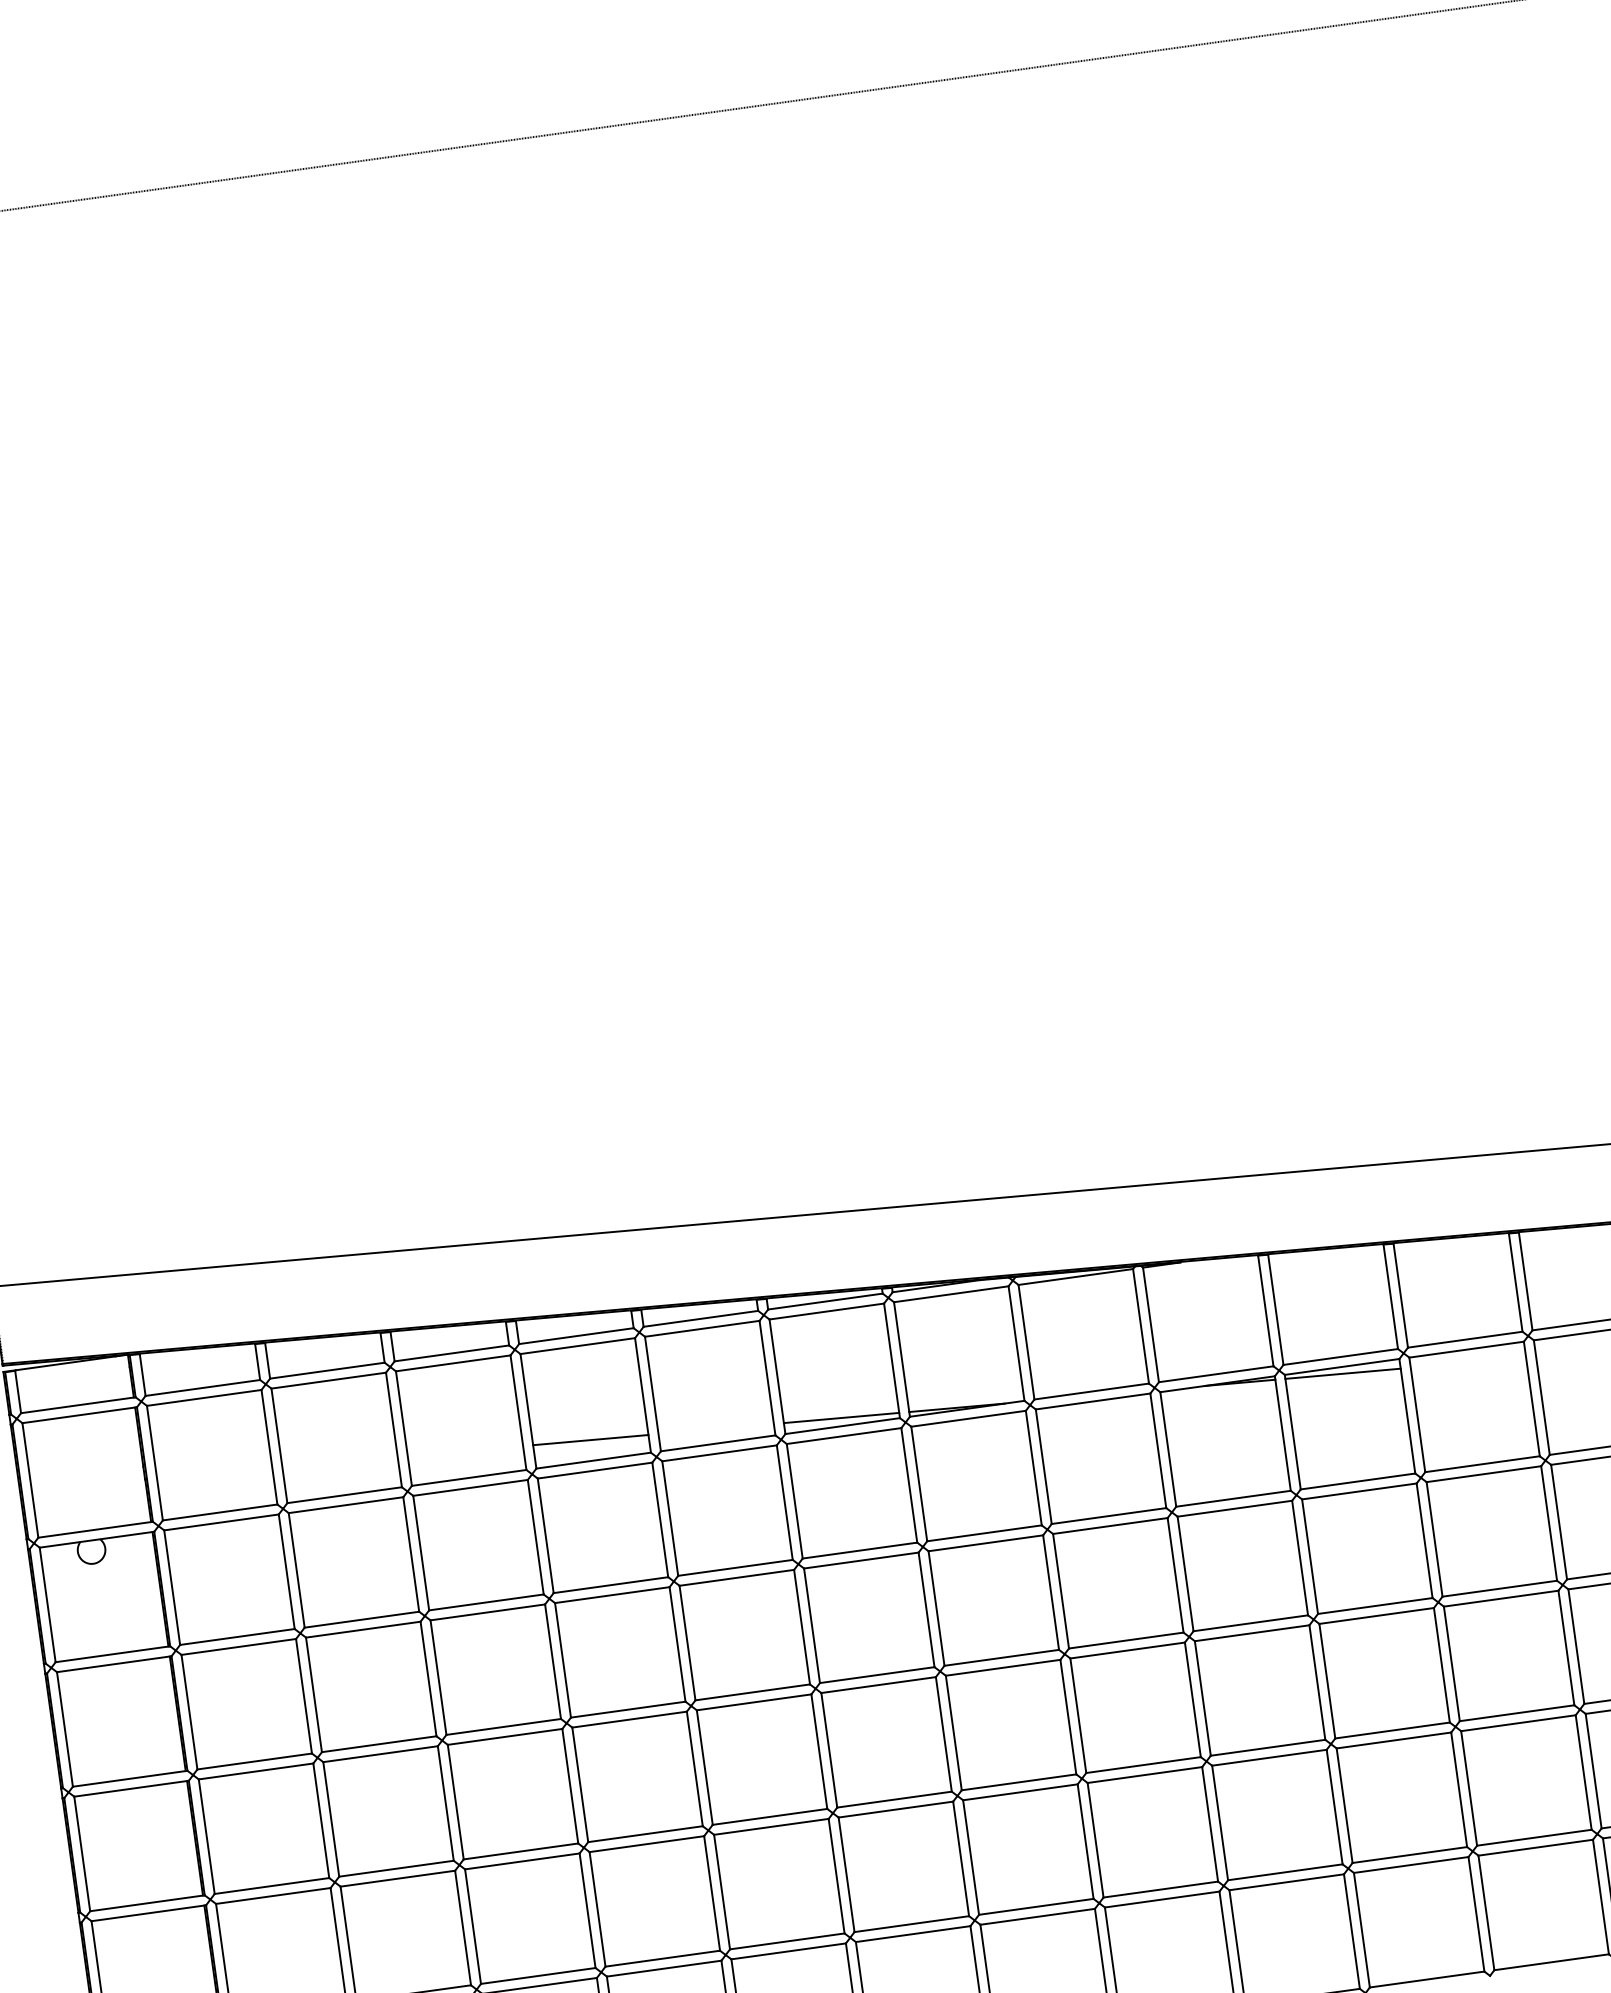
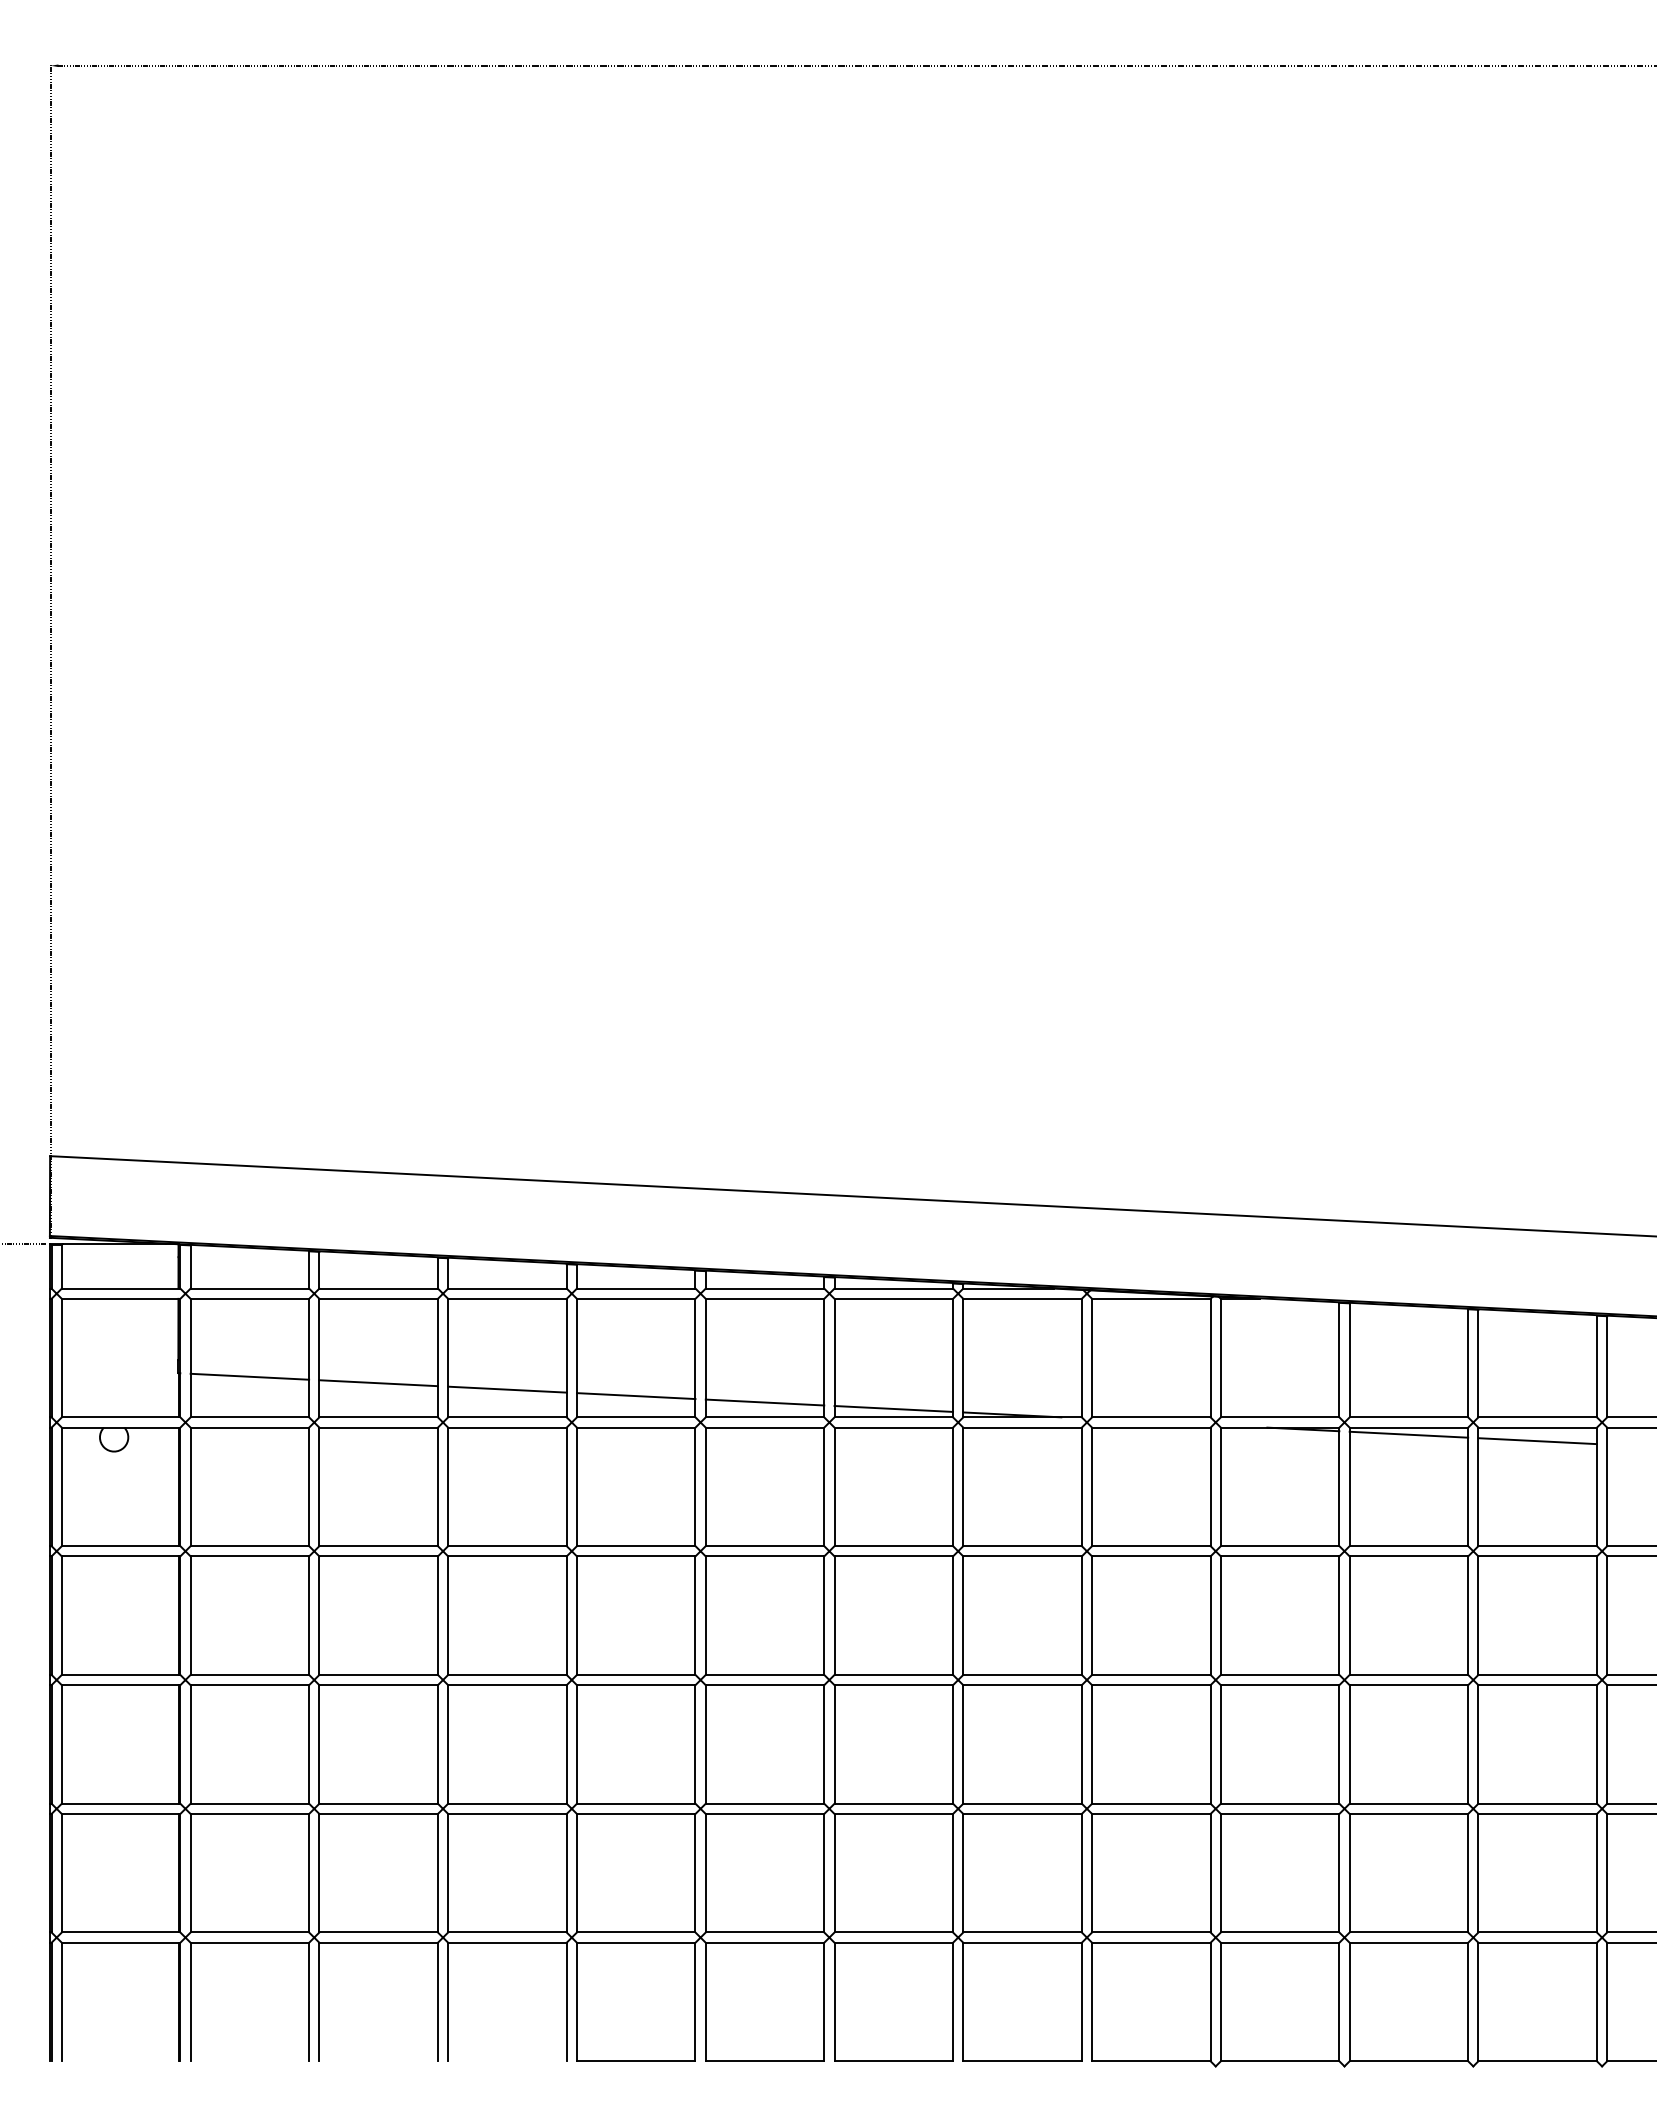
line: (1468, 1363) -> (1537, 1441), added
line: (715, 1429) -> (764, 1402), added
line: (465, 1450) -> (507, 1389), added
line: (339, 1462) -> (378, 1383), added
line: (214, 1473) -> (249, 1376), added

